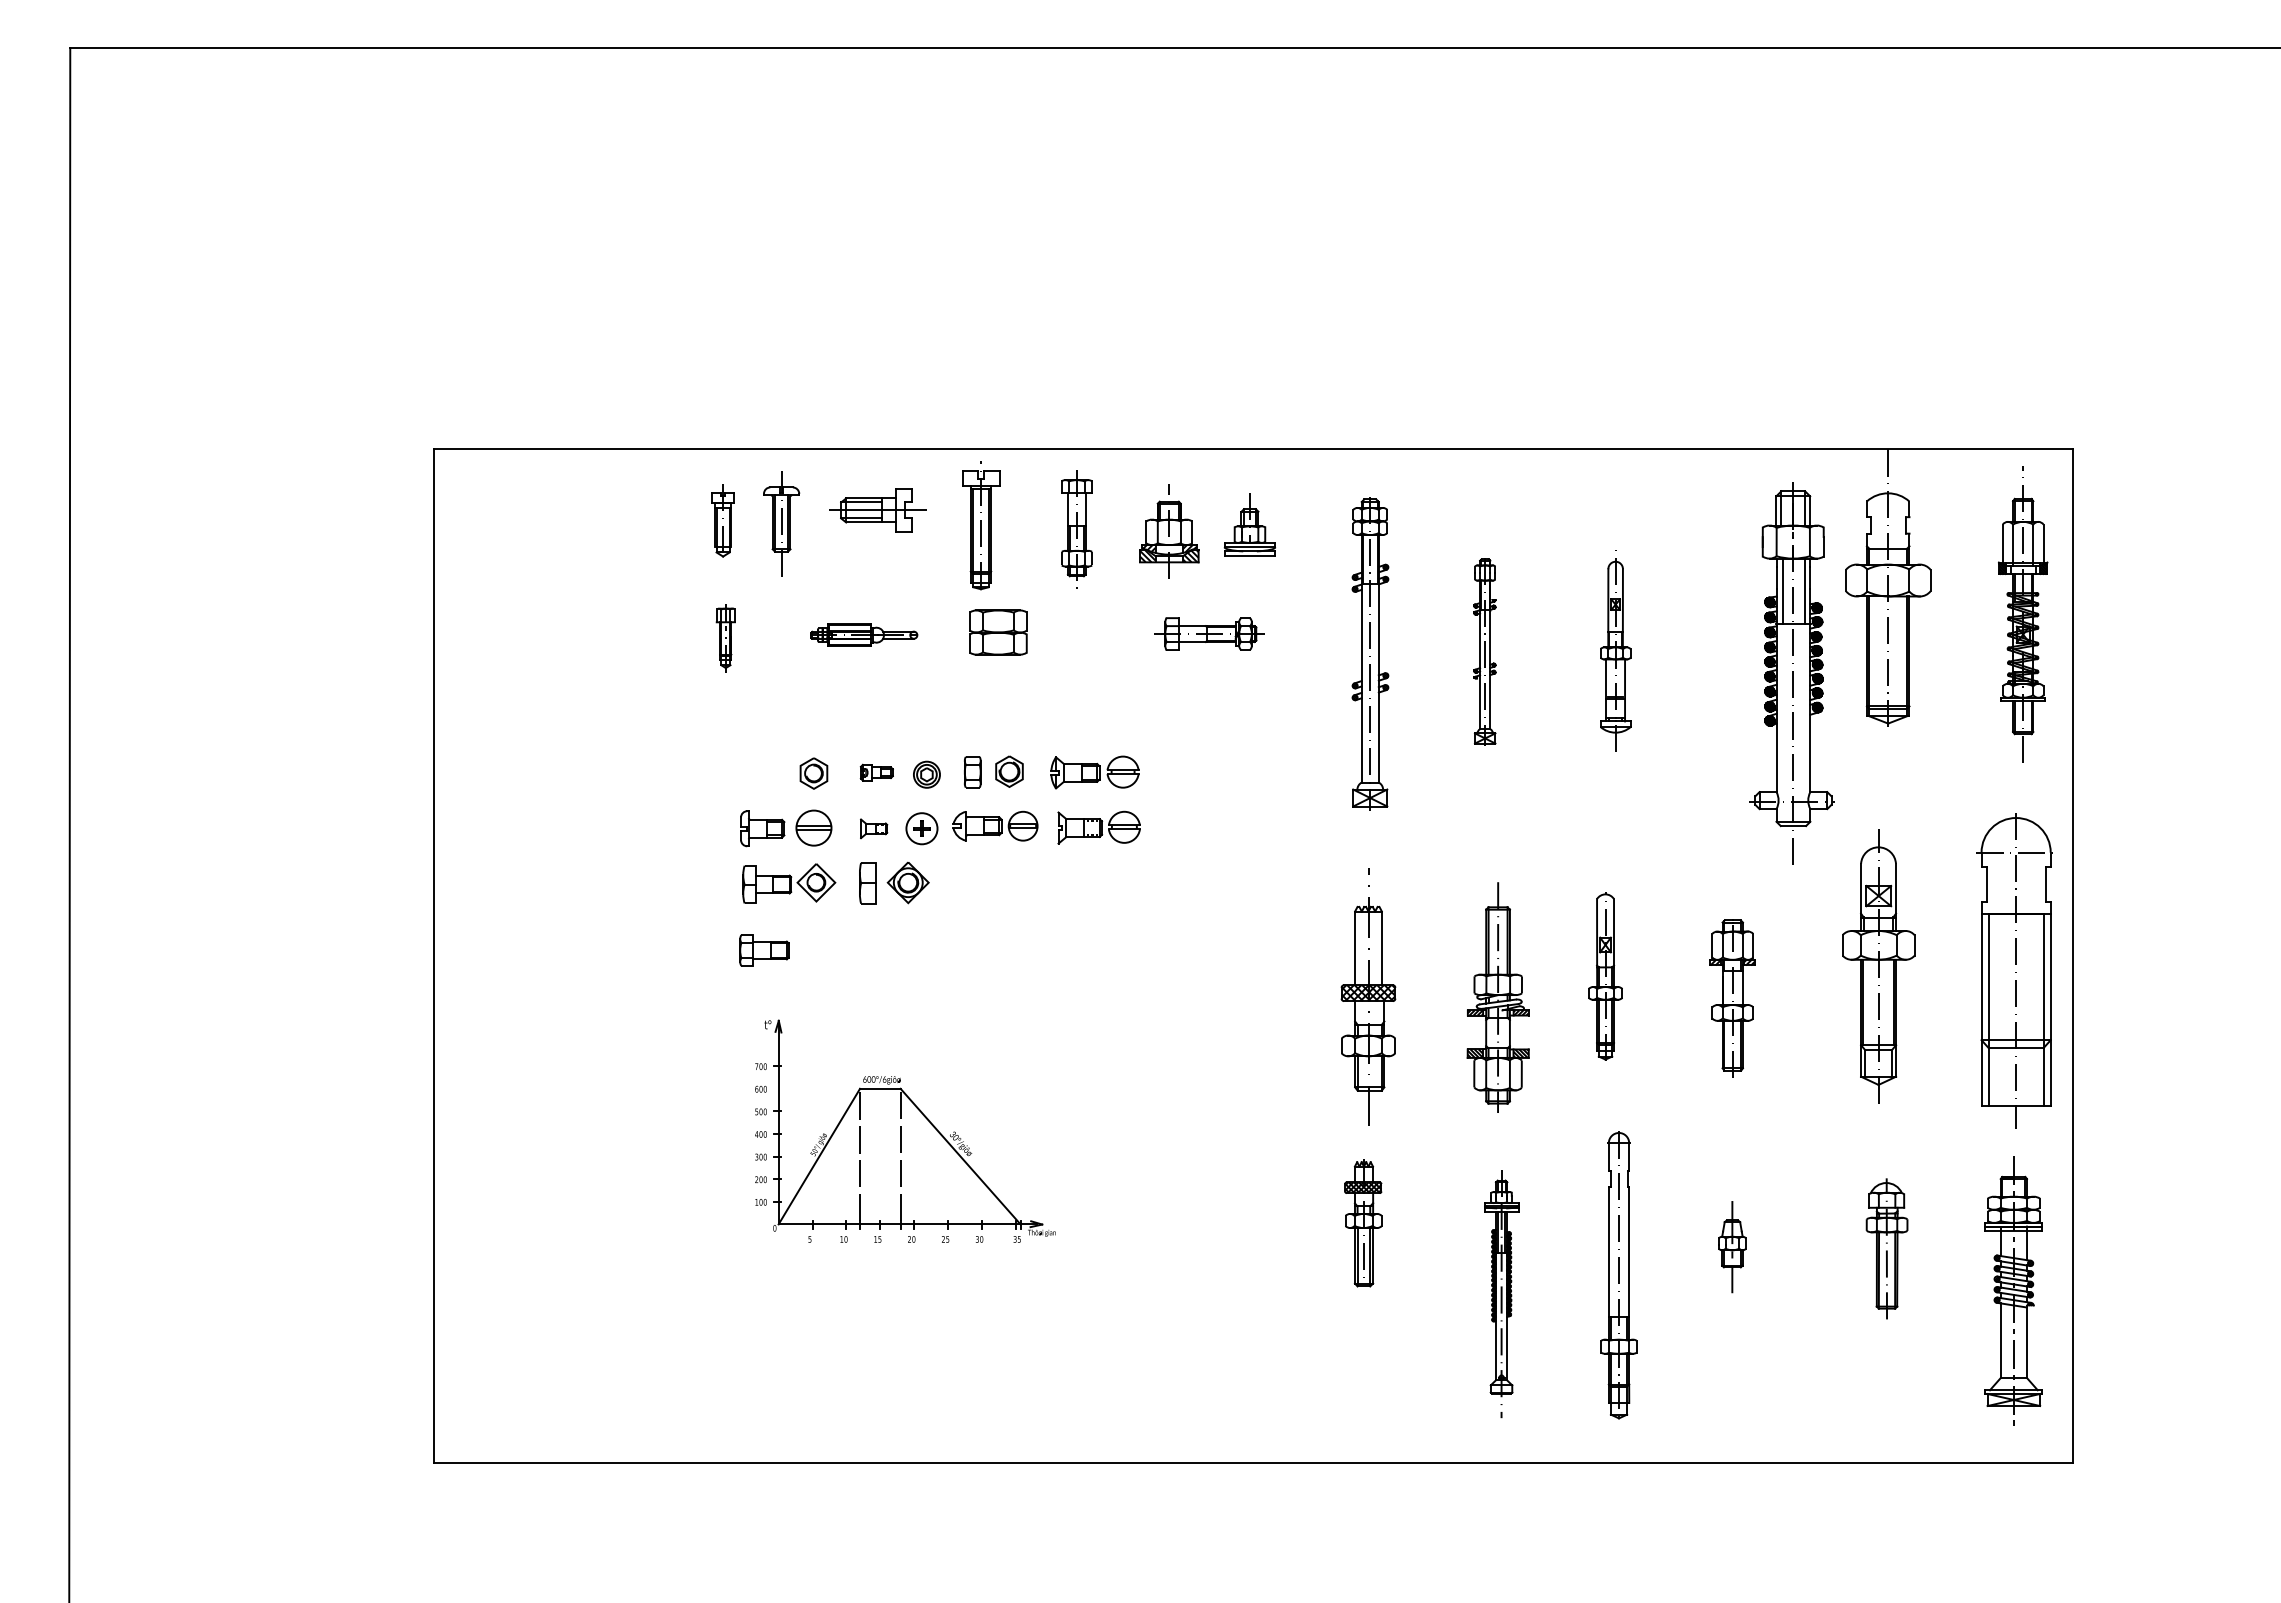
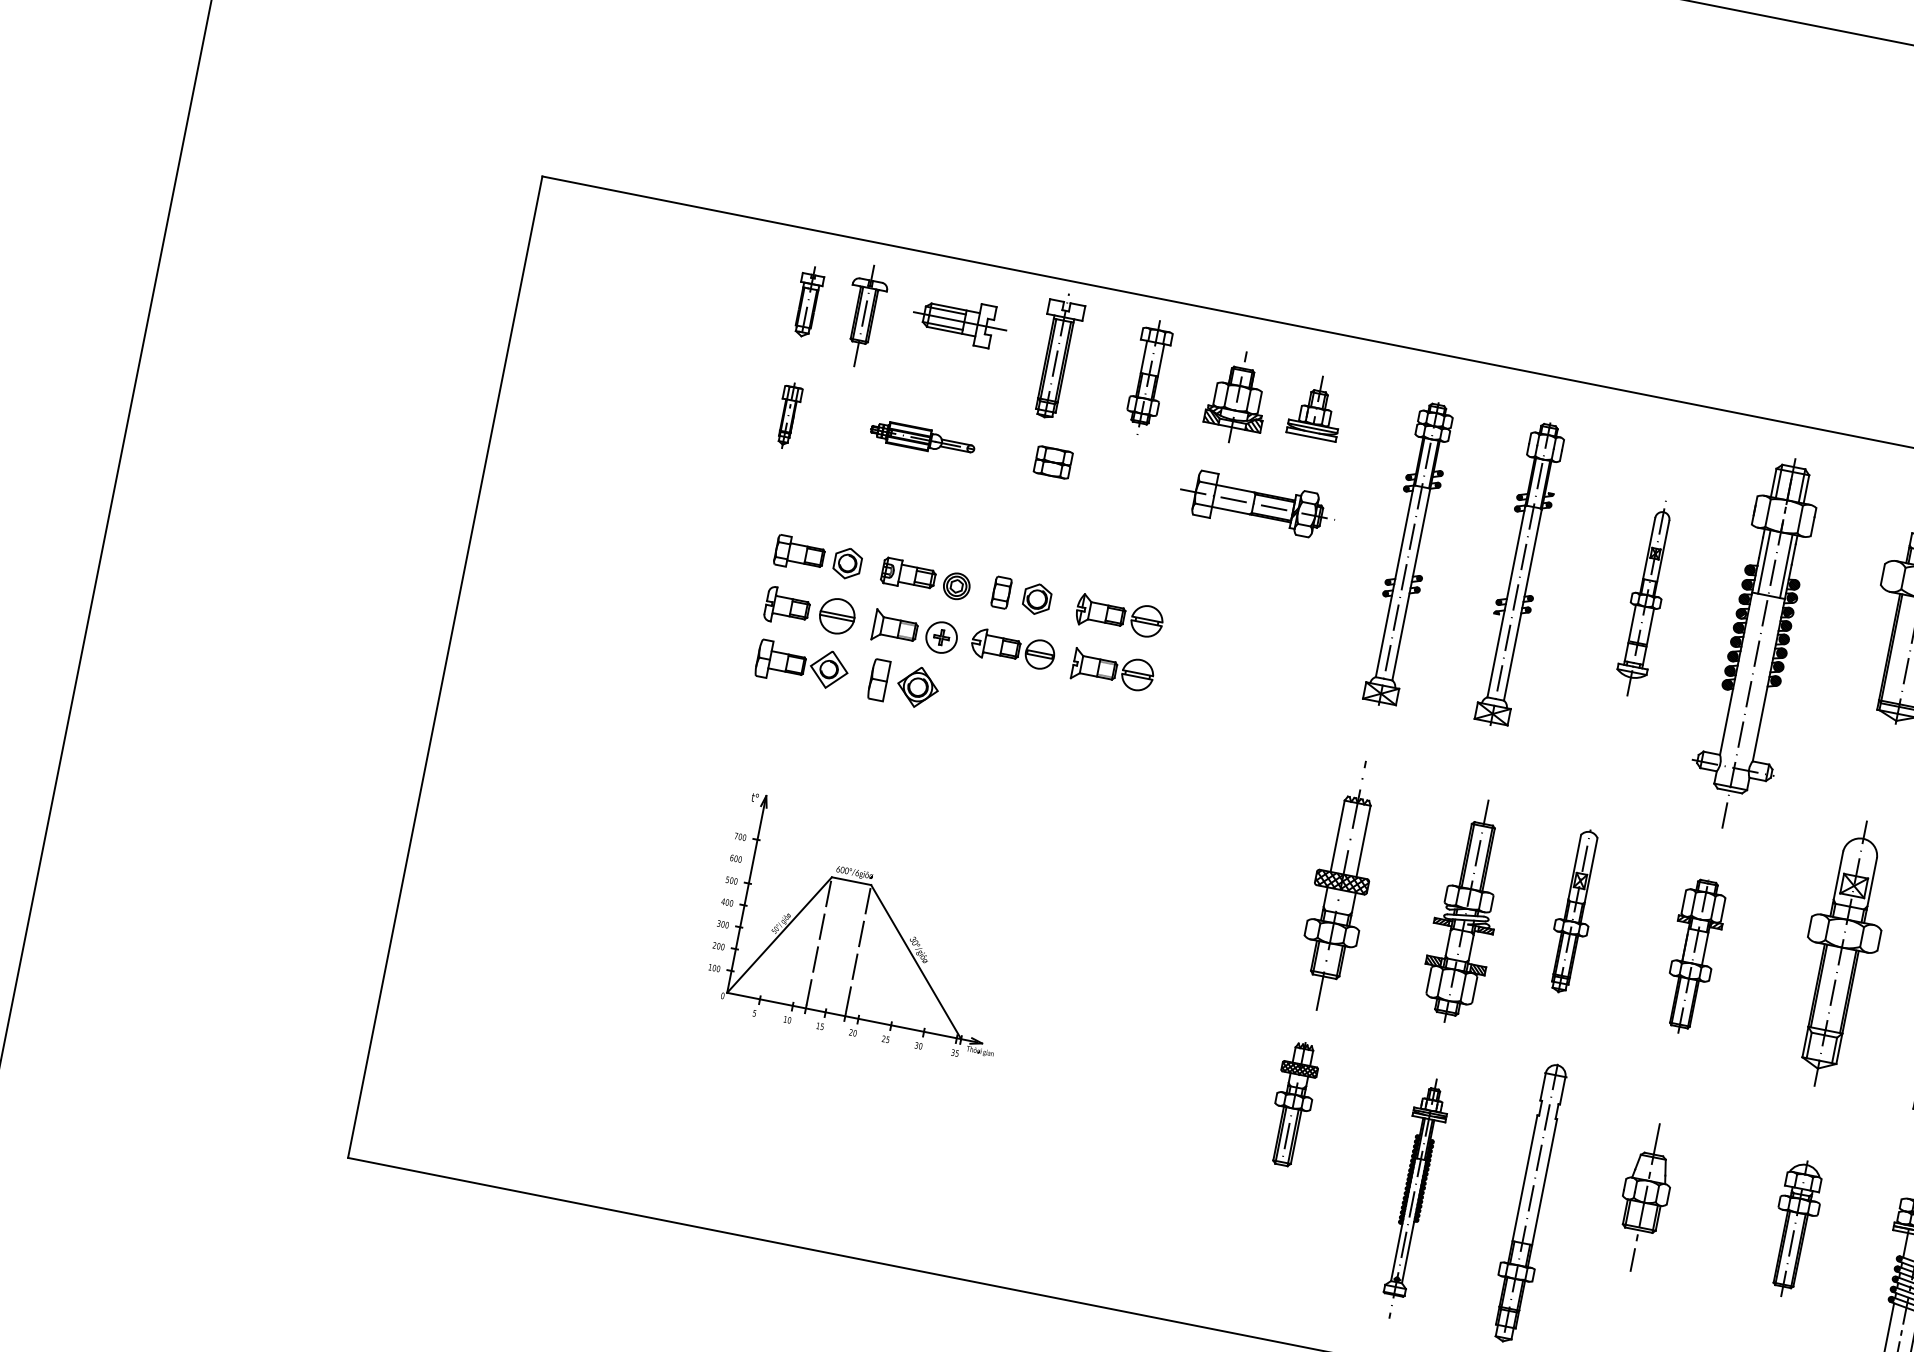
part: (998, 632) -> (1053, 462), size x0.62
part: (1209, 633) -> (1257, 503), size x1.43
part: (1484, 651) -> (1519, 573), size x1.67
part: (1791, 673) -> (1757, 643), moved
part: (876, 772) -> (908, 574), size x1.67
part: (873, 828) -> (894, 628), size x1.67
part: (764, 950) -> (799, 554), moved
part: (1732, 1246) -> (1645, 1196), size x1.67

